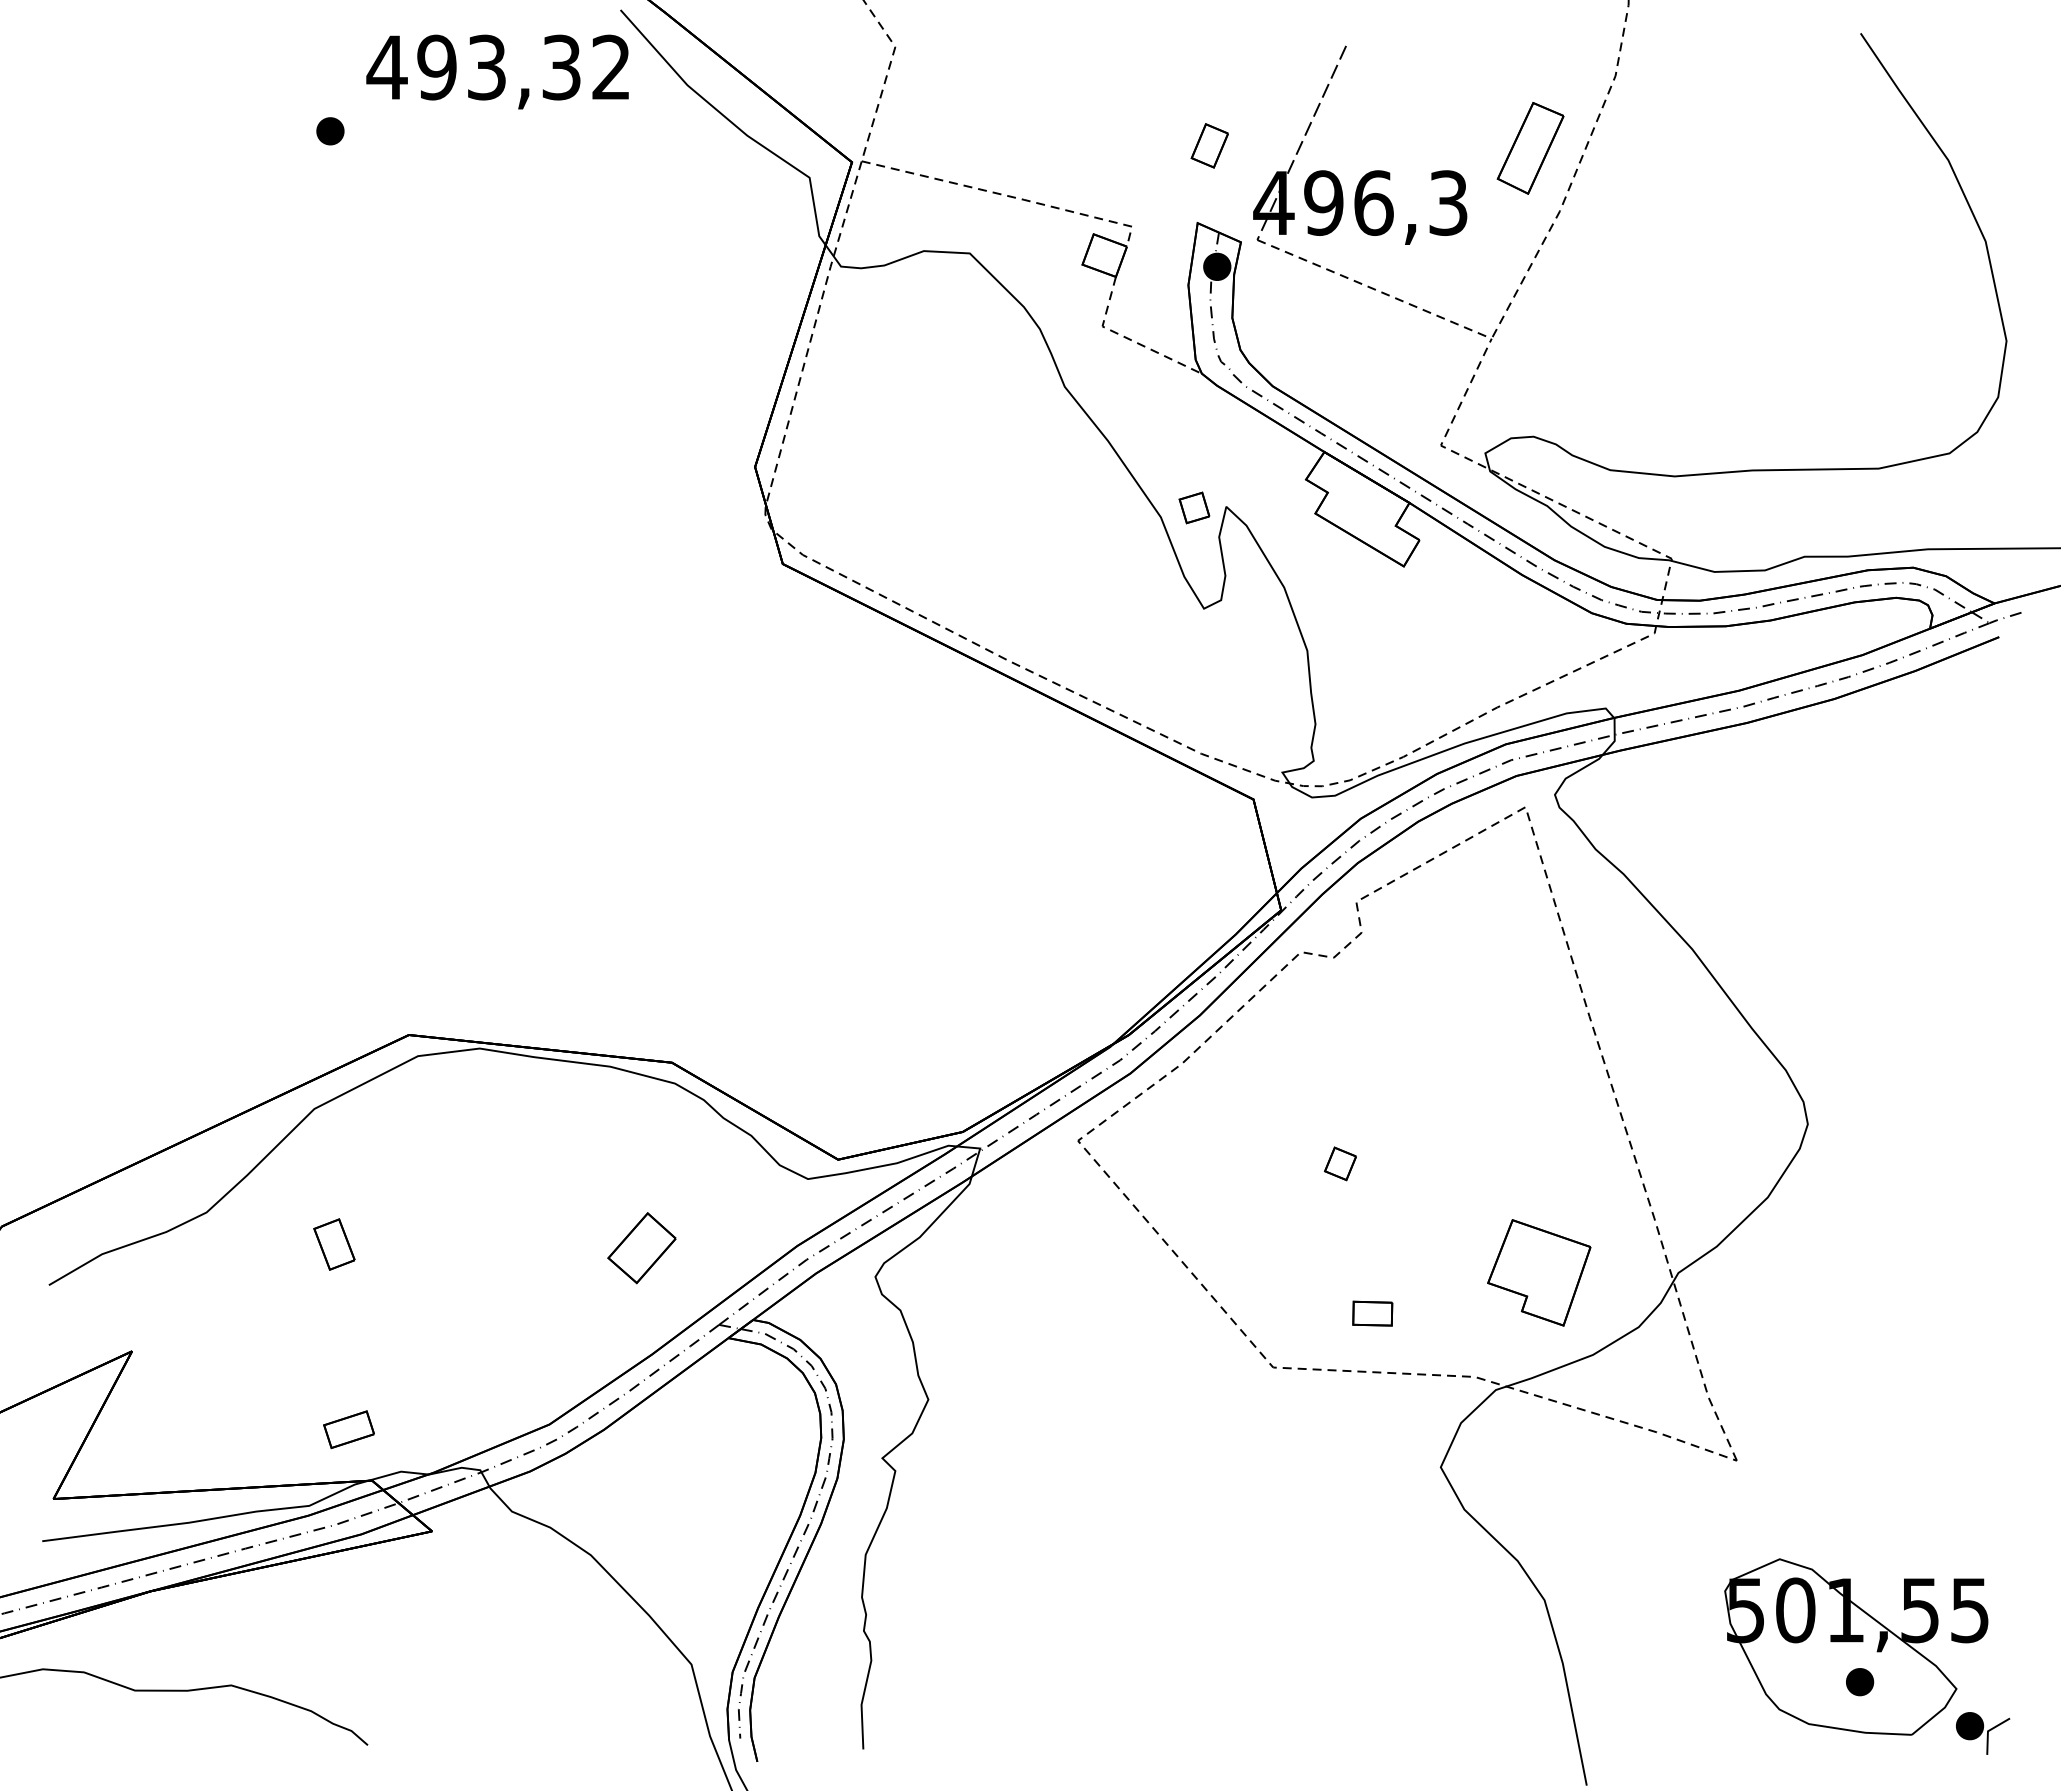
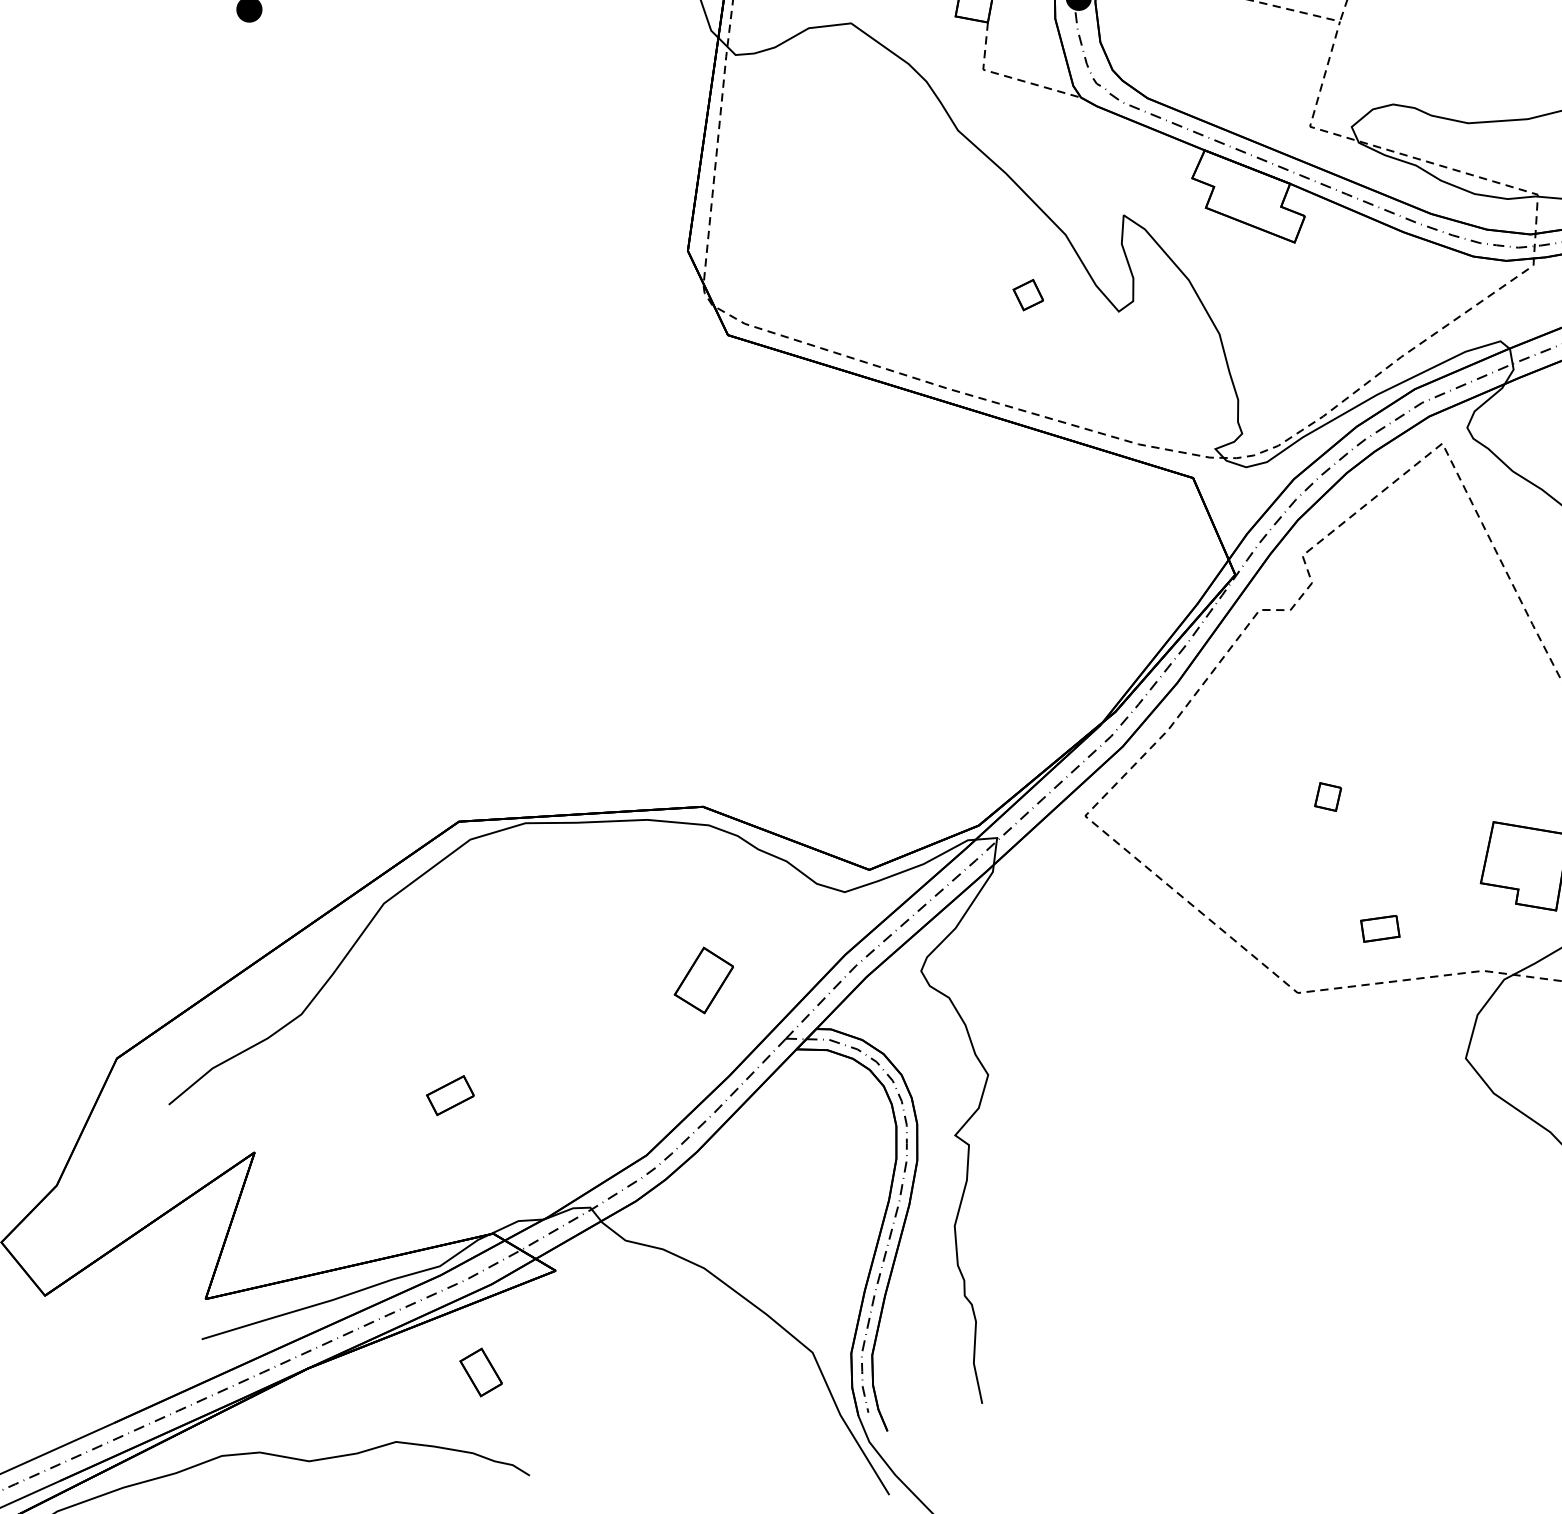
part: (1194, 507) -> (1028, 294), moved
part: (334, 1244) -> (481, 1372), moved
part: (348, 1429) -> (449, 1095), moved

